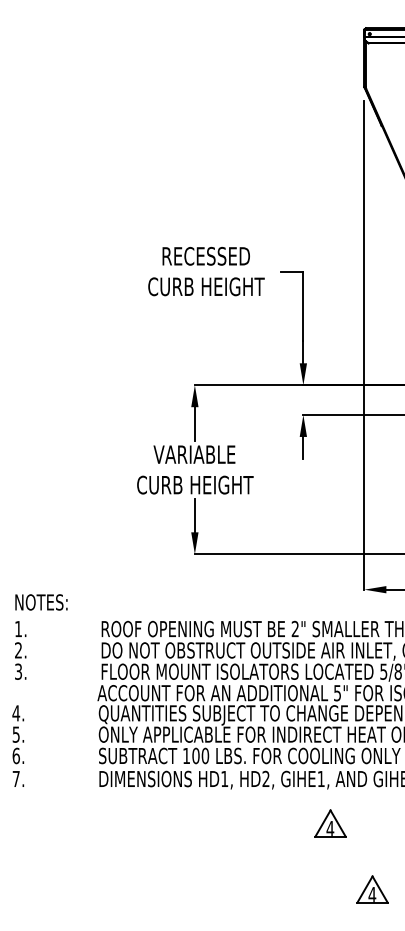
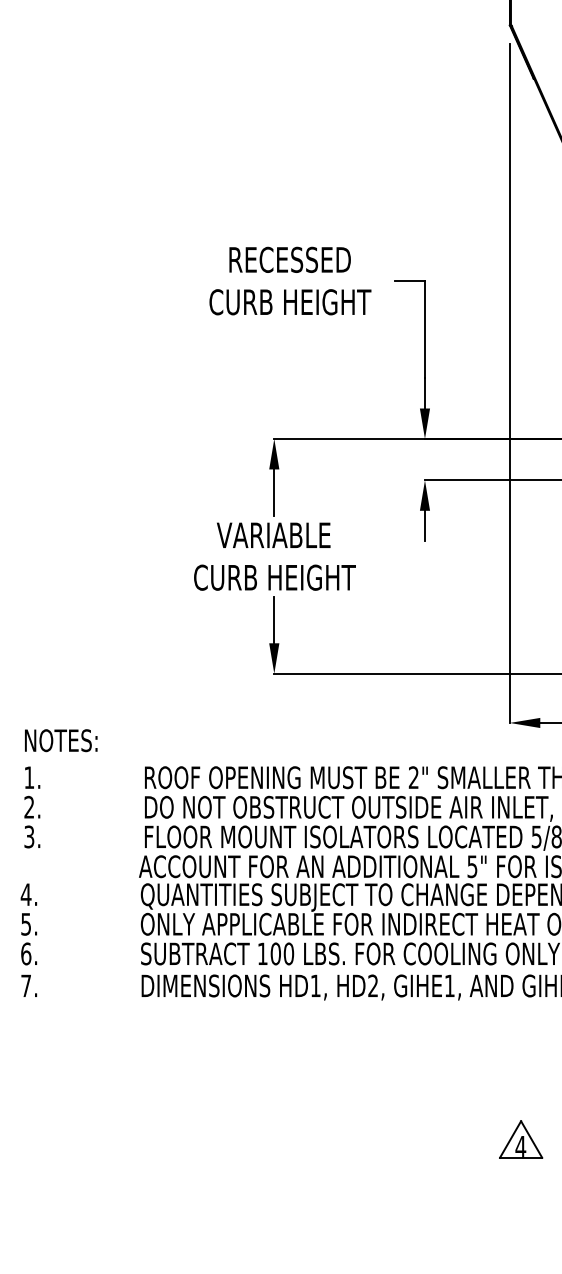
part: (330, 823) -> (462, 1047), removed

